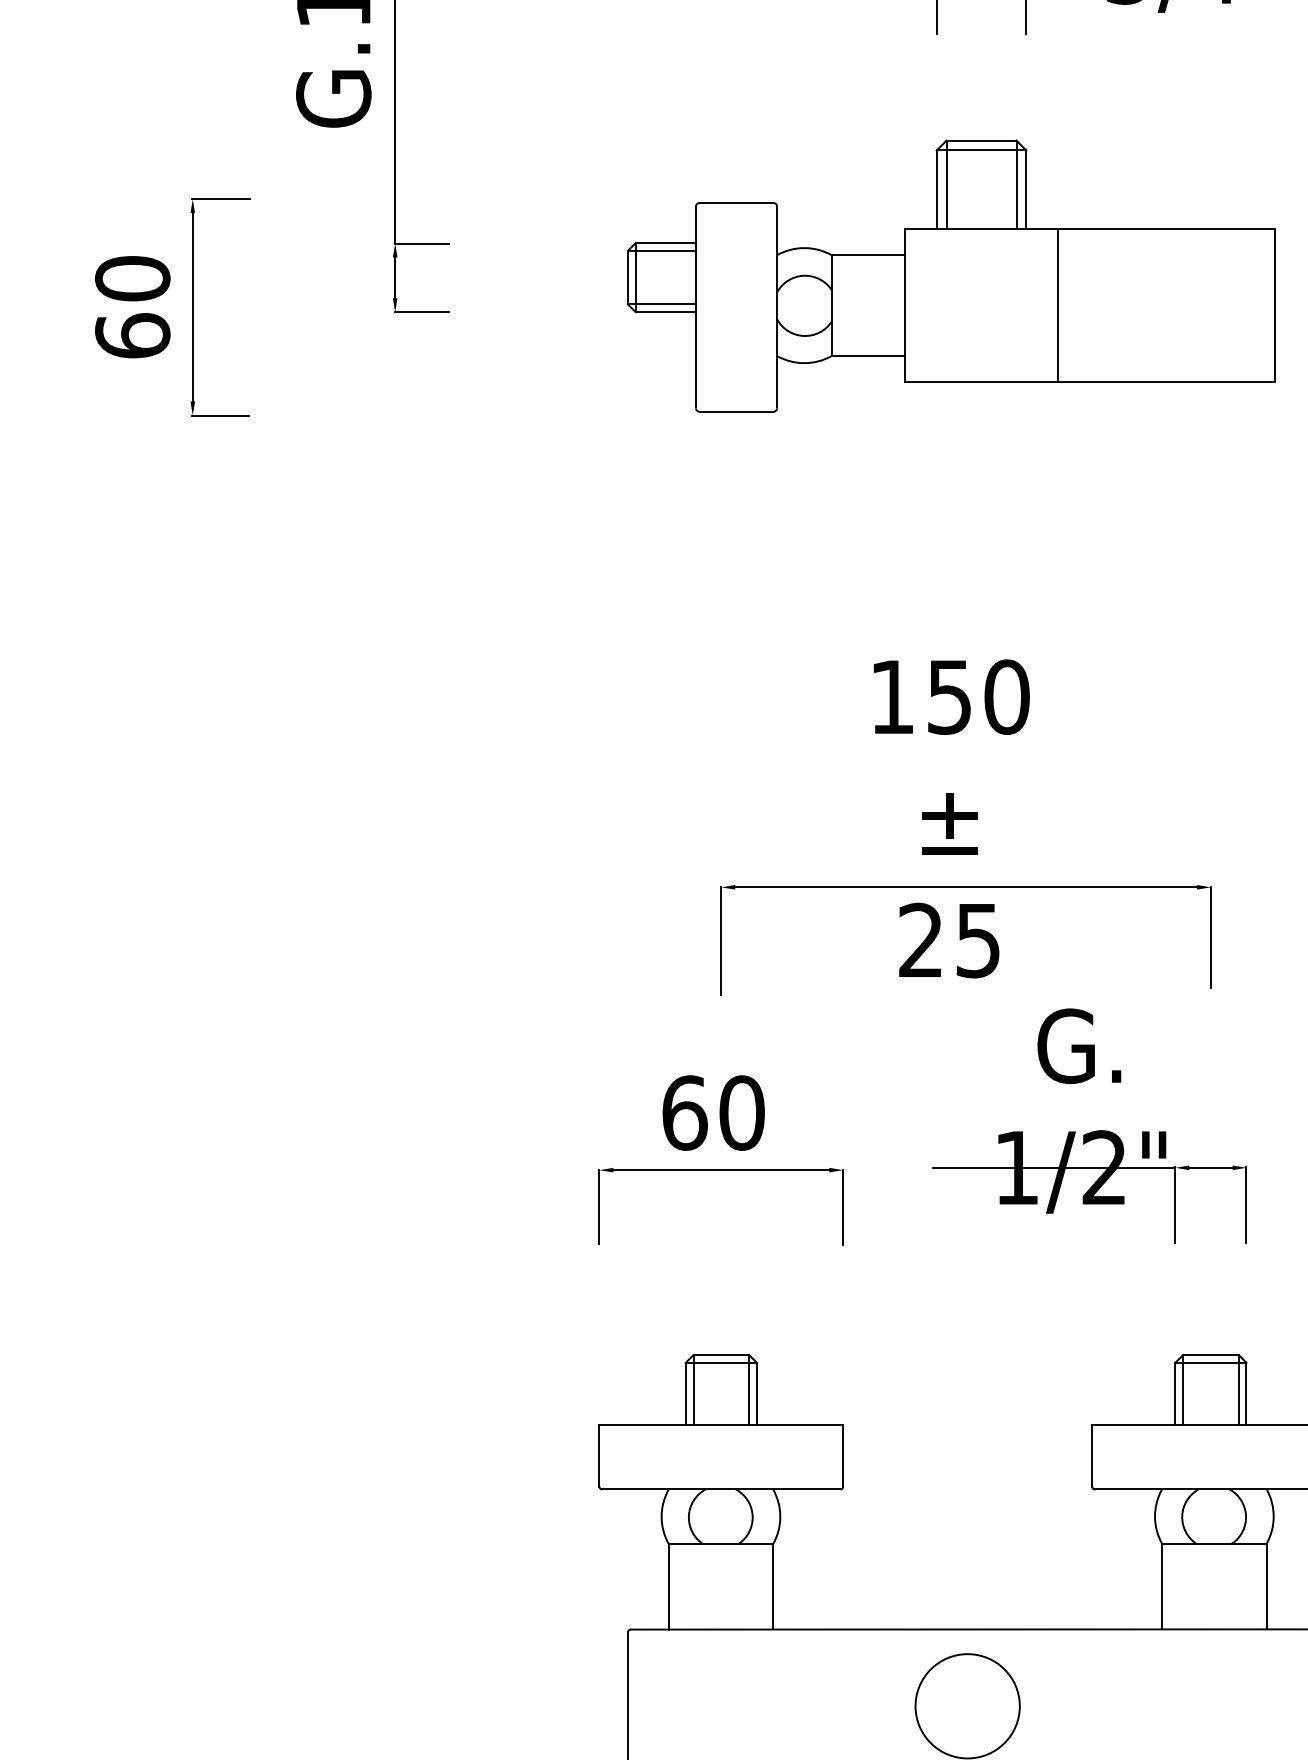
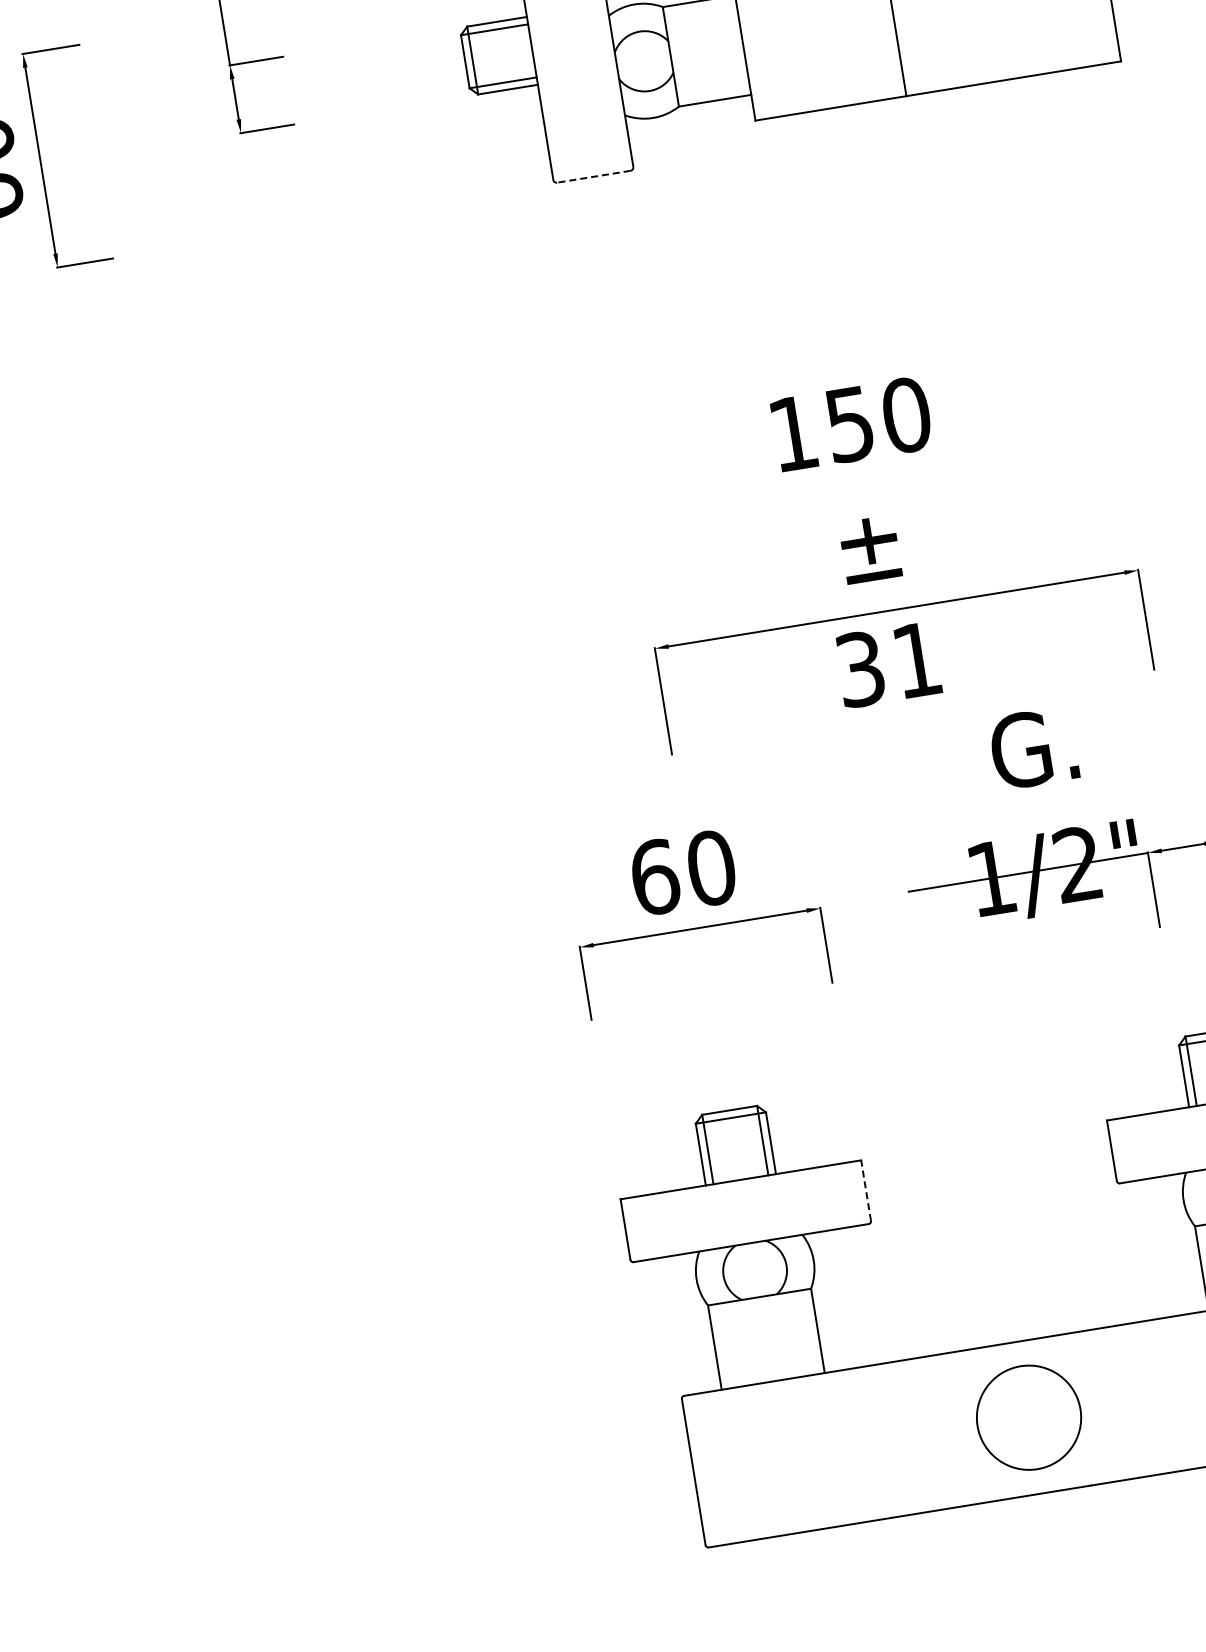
line: (736, 411) -> (593, 176), solid -> dashed
text: (949, 940) -> (888, 664), 25 -> 31
line: (843, 1456) -> (866, 1191), solid -> dashed

